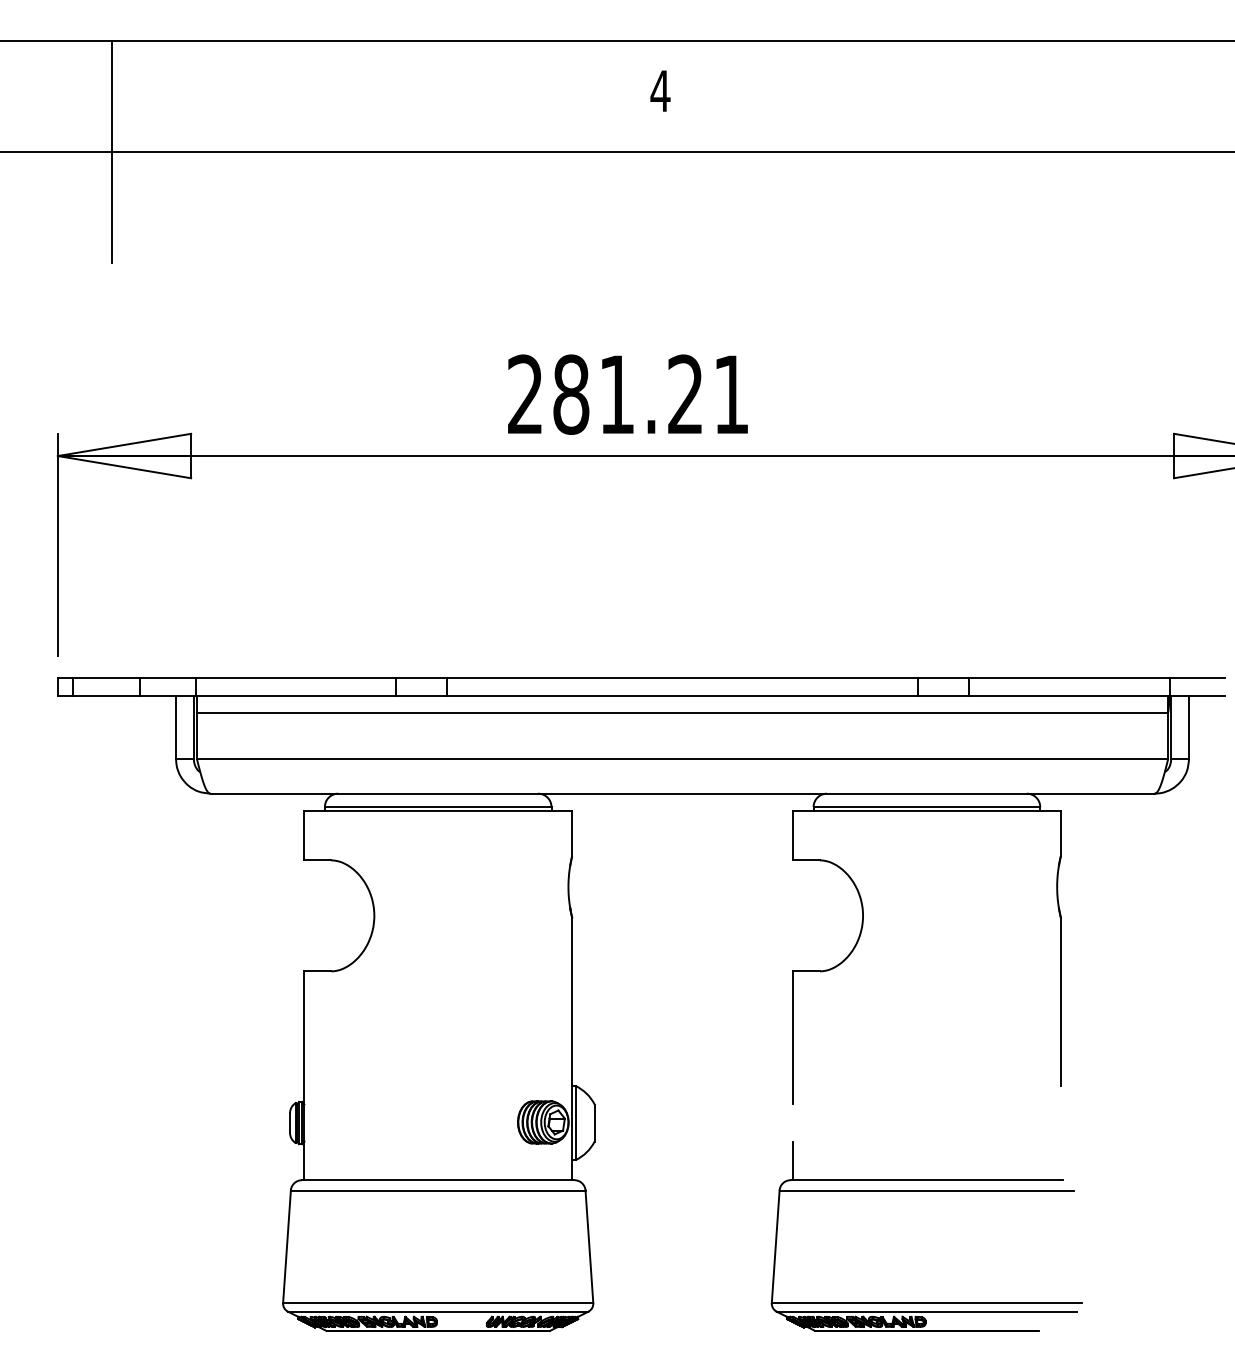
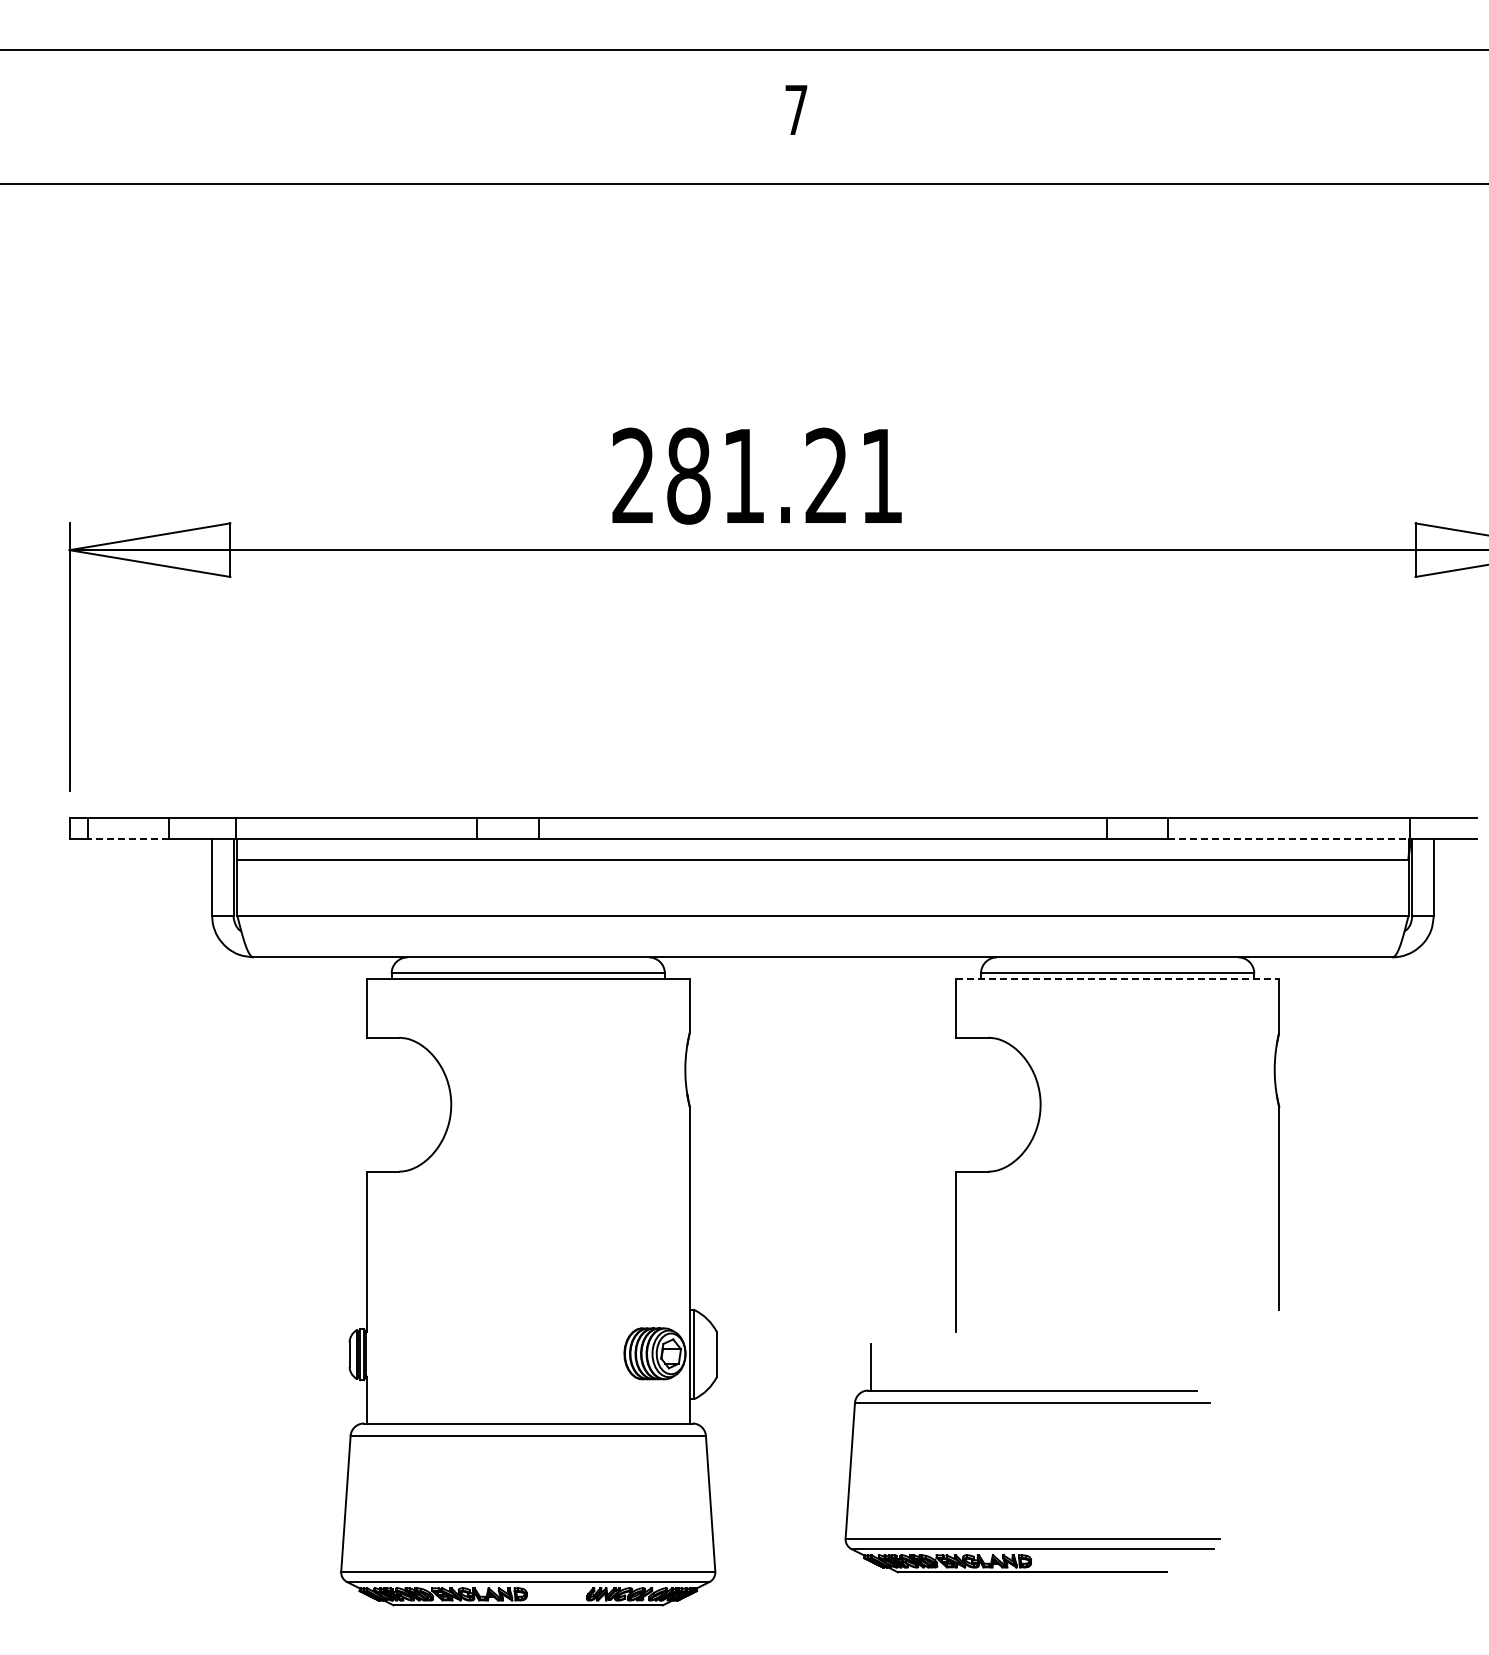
text: (660, 90) -> (796, 109), 4 -> 7
line: (111, 151) -> (134, 183), removed
line: (106, 695) -> (128, 839), solid -> dashed
line: (1069, 695) -> (1289, 839), solid -> dashed
line: (926, 811) -> (1117, 978), solid -> dashed
part: (926, 1190) -> (1032, 1403), moved

